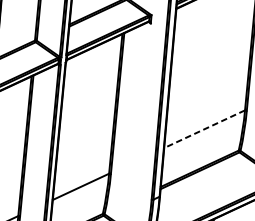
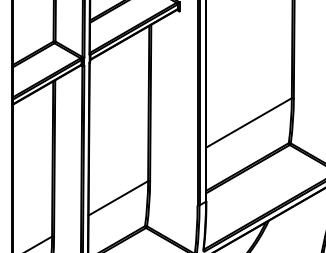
line: (204, 129) -> (248, 123), dashed -> solid

